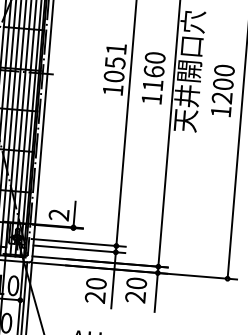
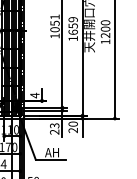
text: (152, 70) -> (72, 25), 1160 -> 1659
text: (58, 214) -> (34, 95), 2 -> 4
text: (96, 283) -> (54, 125), 20 -> 23

